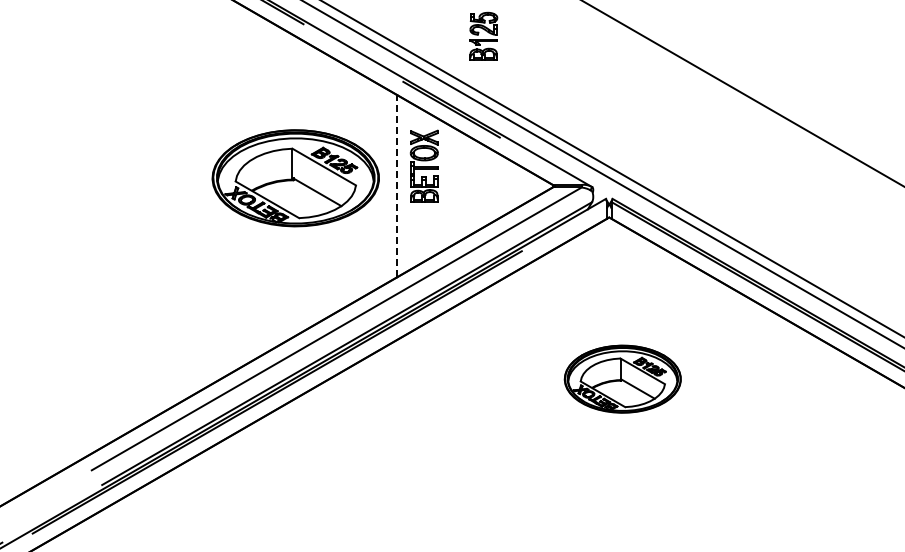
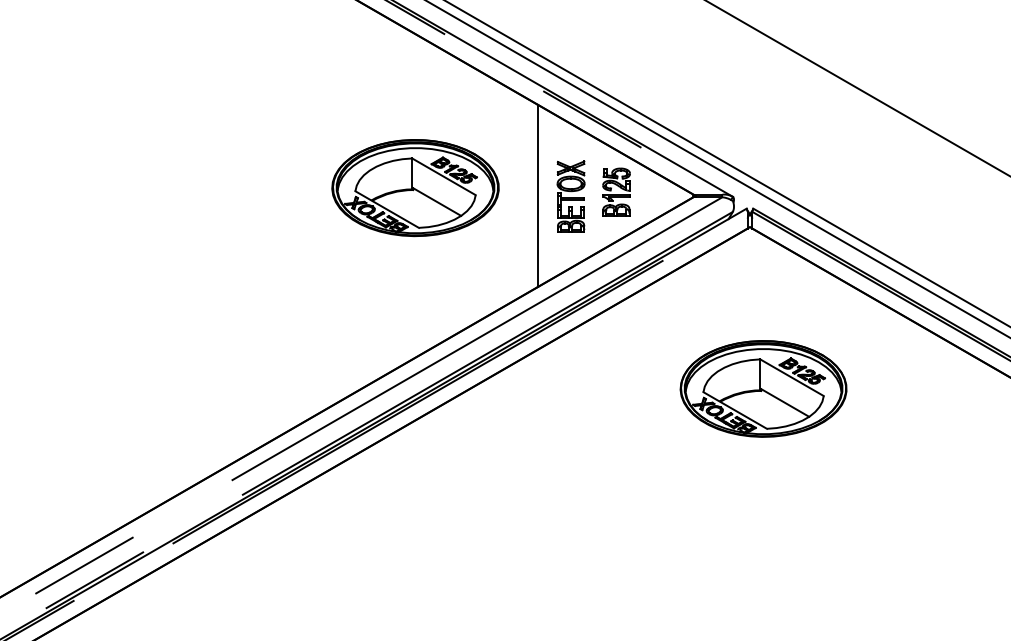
part: (483, 35) -> (616, 191), moved
part: (423, 165) -> (570, 196), moved
part: (295, 178) -> (415, 188), moved
line: (396, 185) -> (537, 195), dashed -> solid
part: (622, 378) -> (763, 388), size x1.43

